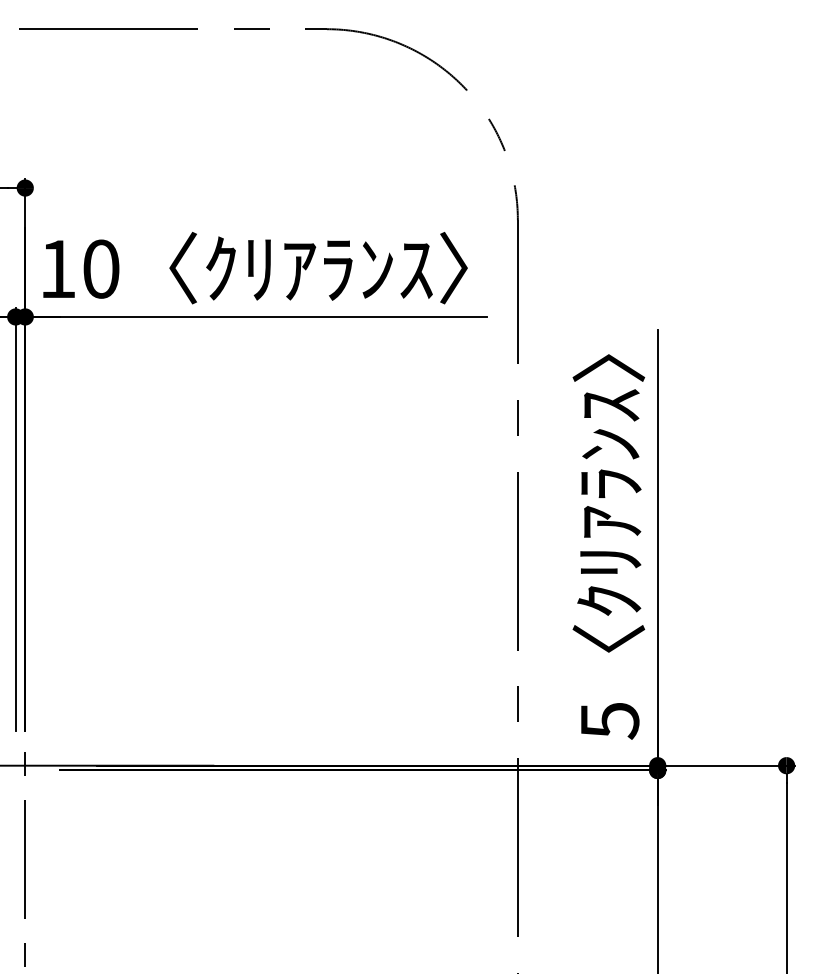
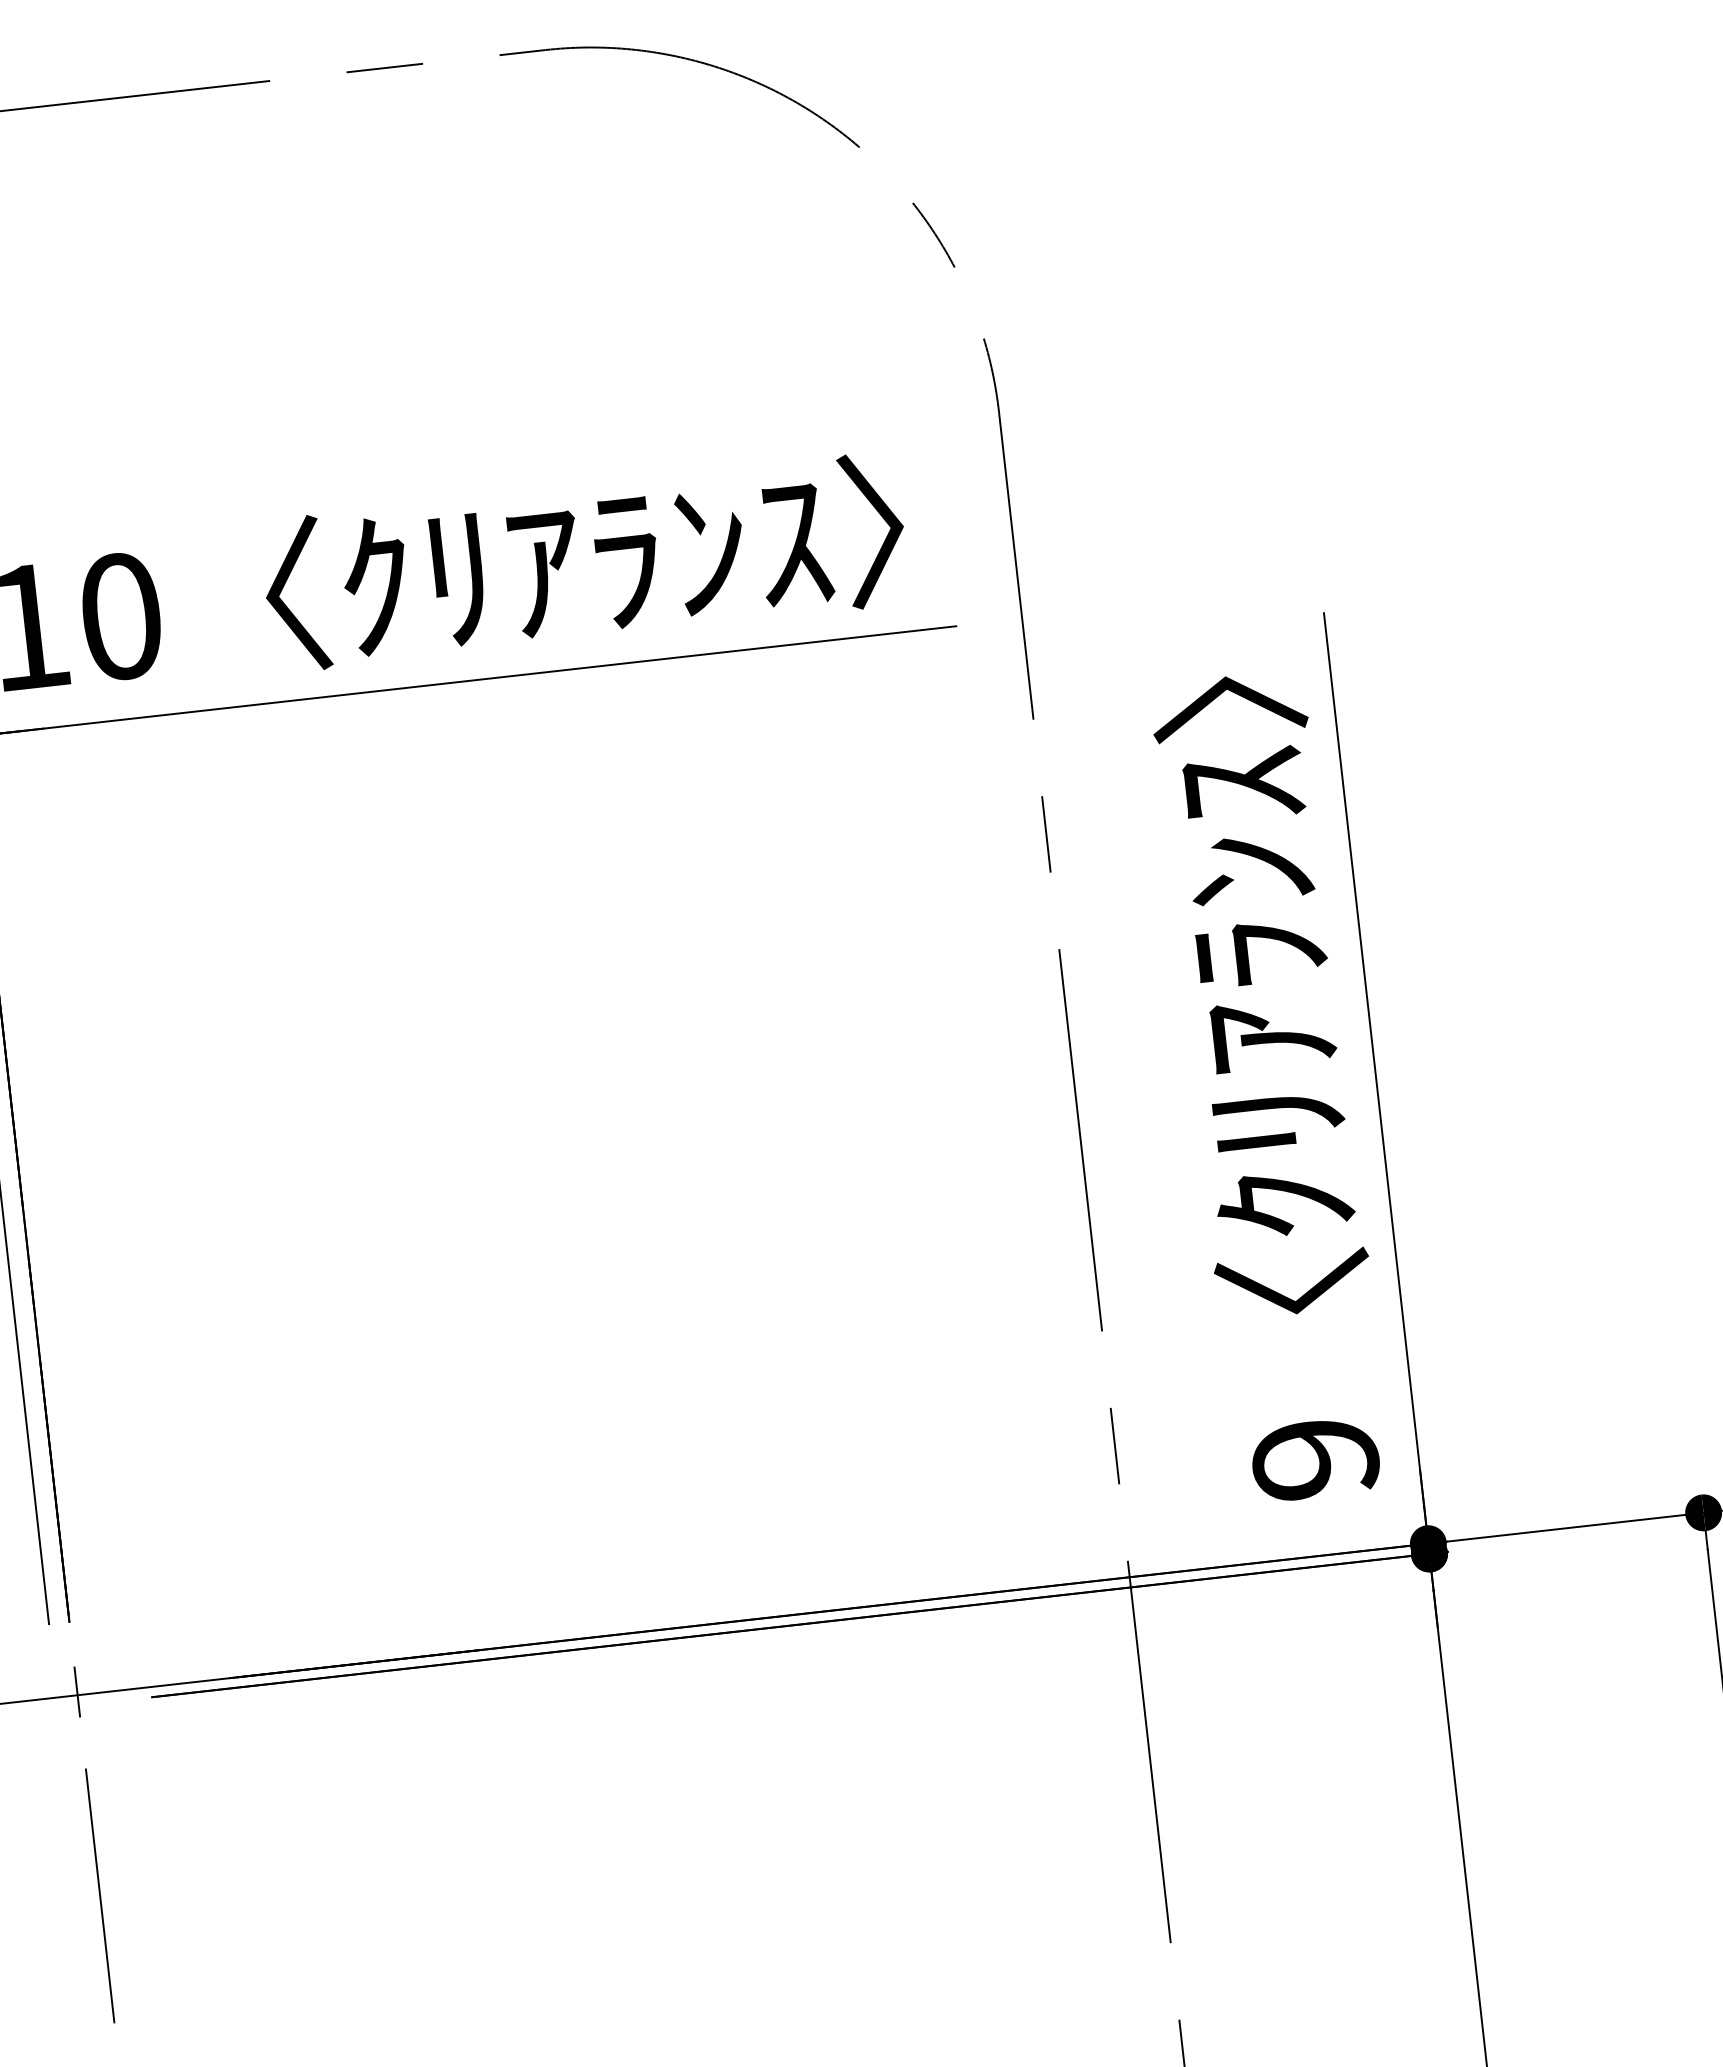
text: (609, 721) -> (1314, 1460), 5 -> 9

